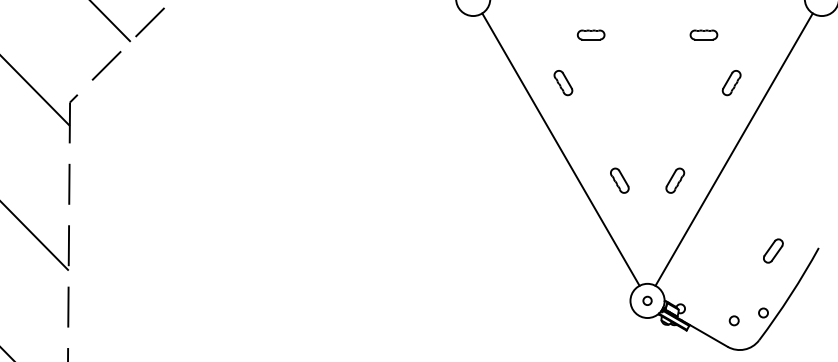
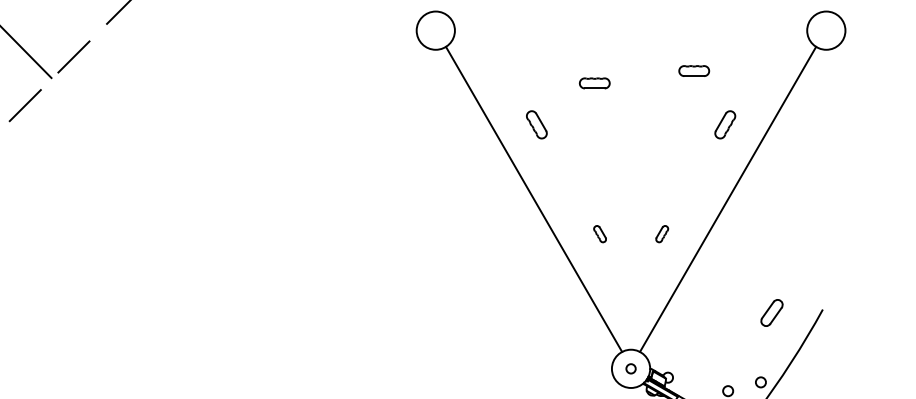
part: (591, 34) -> (595, 82), moved
part: (619, 180) -> (599, 233), size x0.6
part: (675, 180) -> (662, 233), size x0.6

